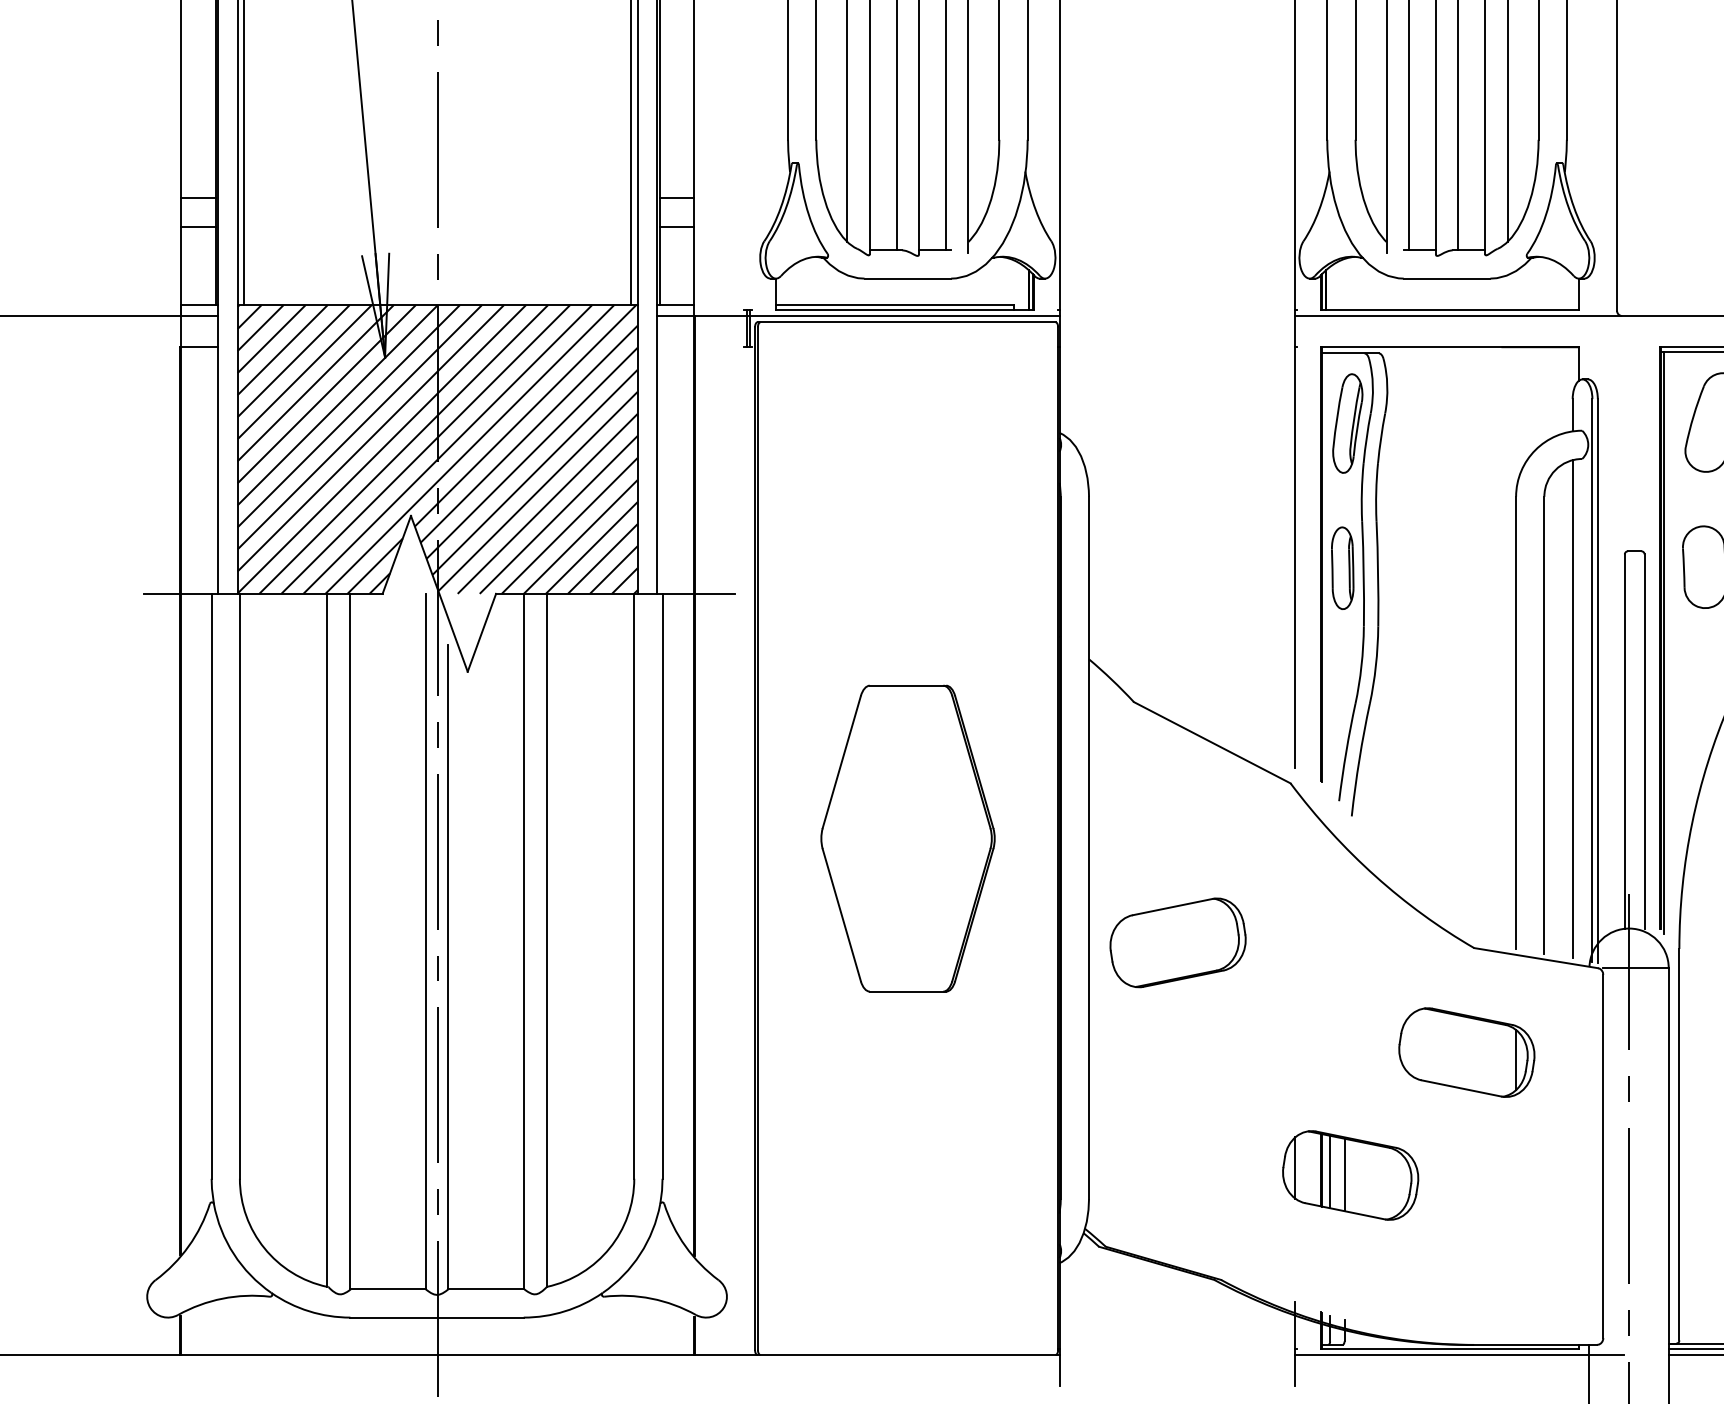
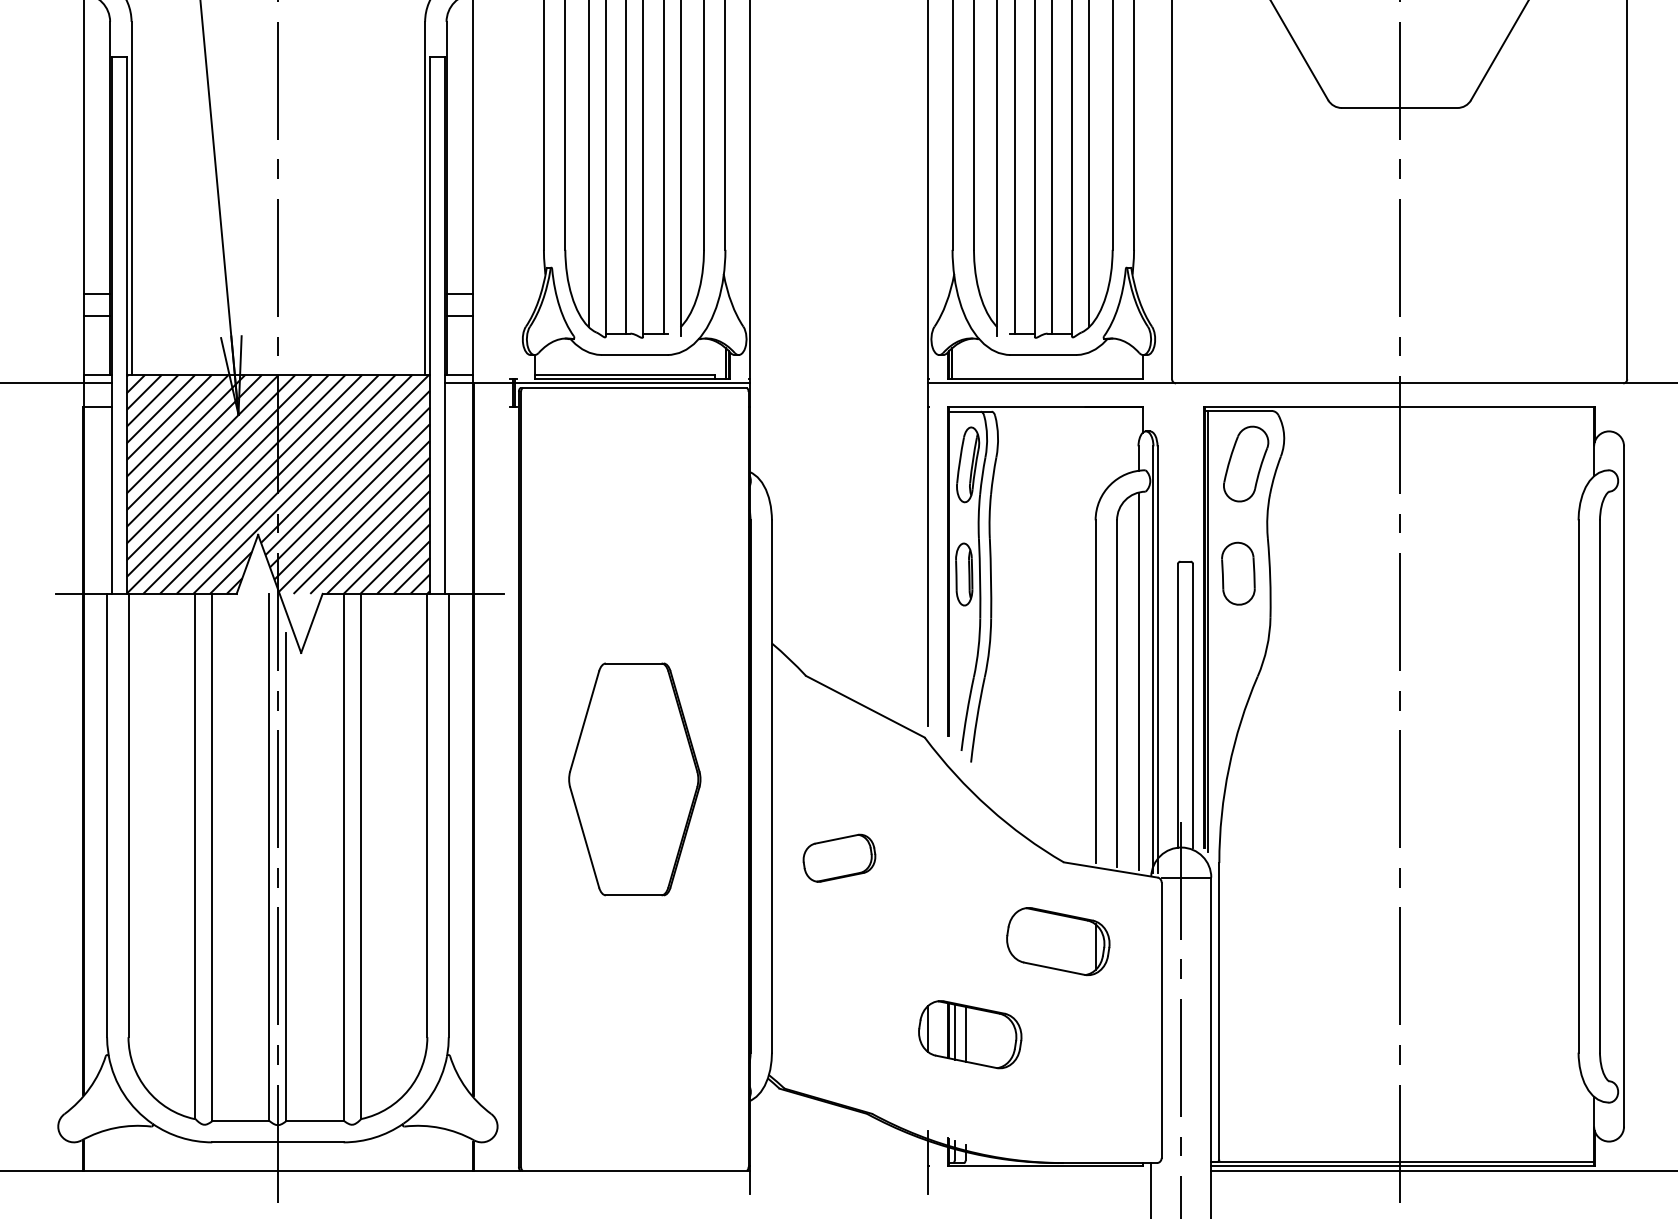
part: (1178, 941) -> (839, 857), size x0.7
line: (1459, 1354) -> (1052, 1170), removed

